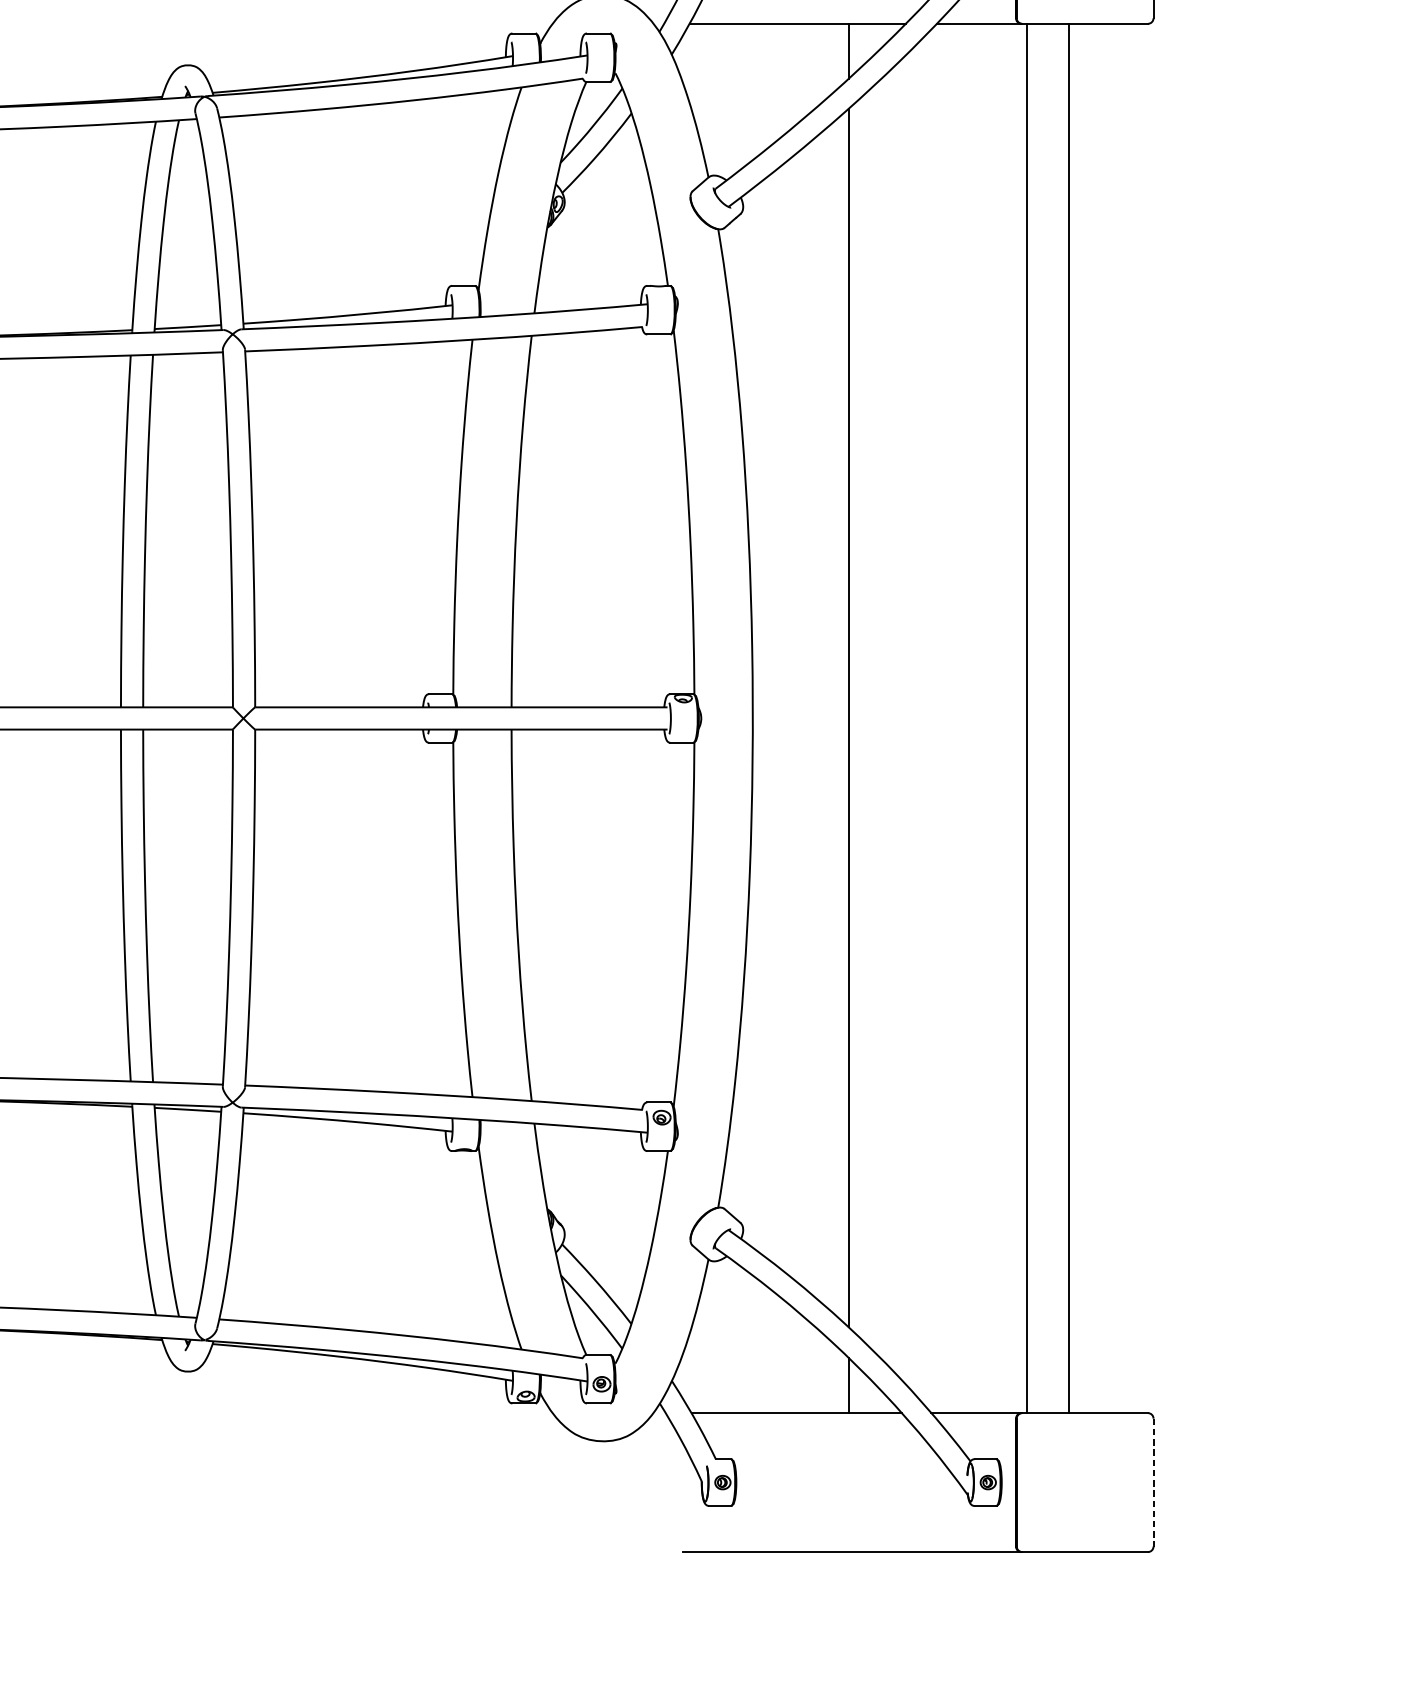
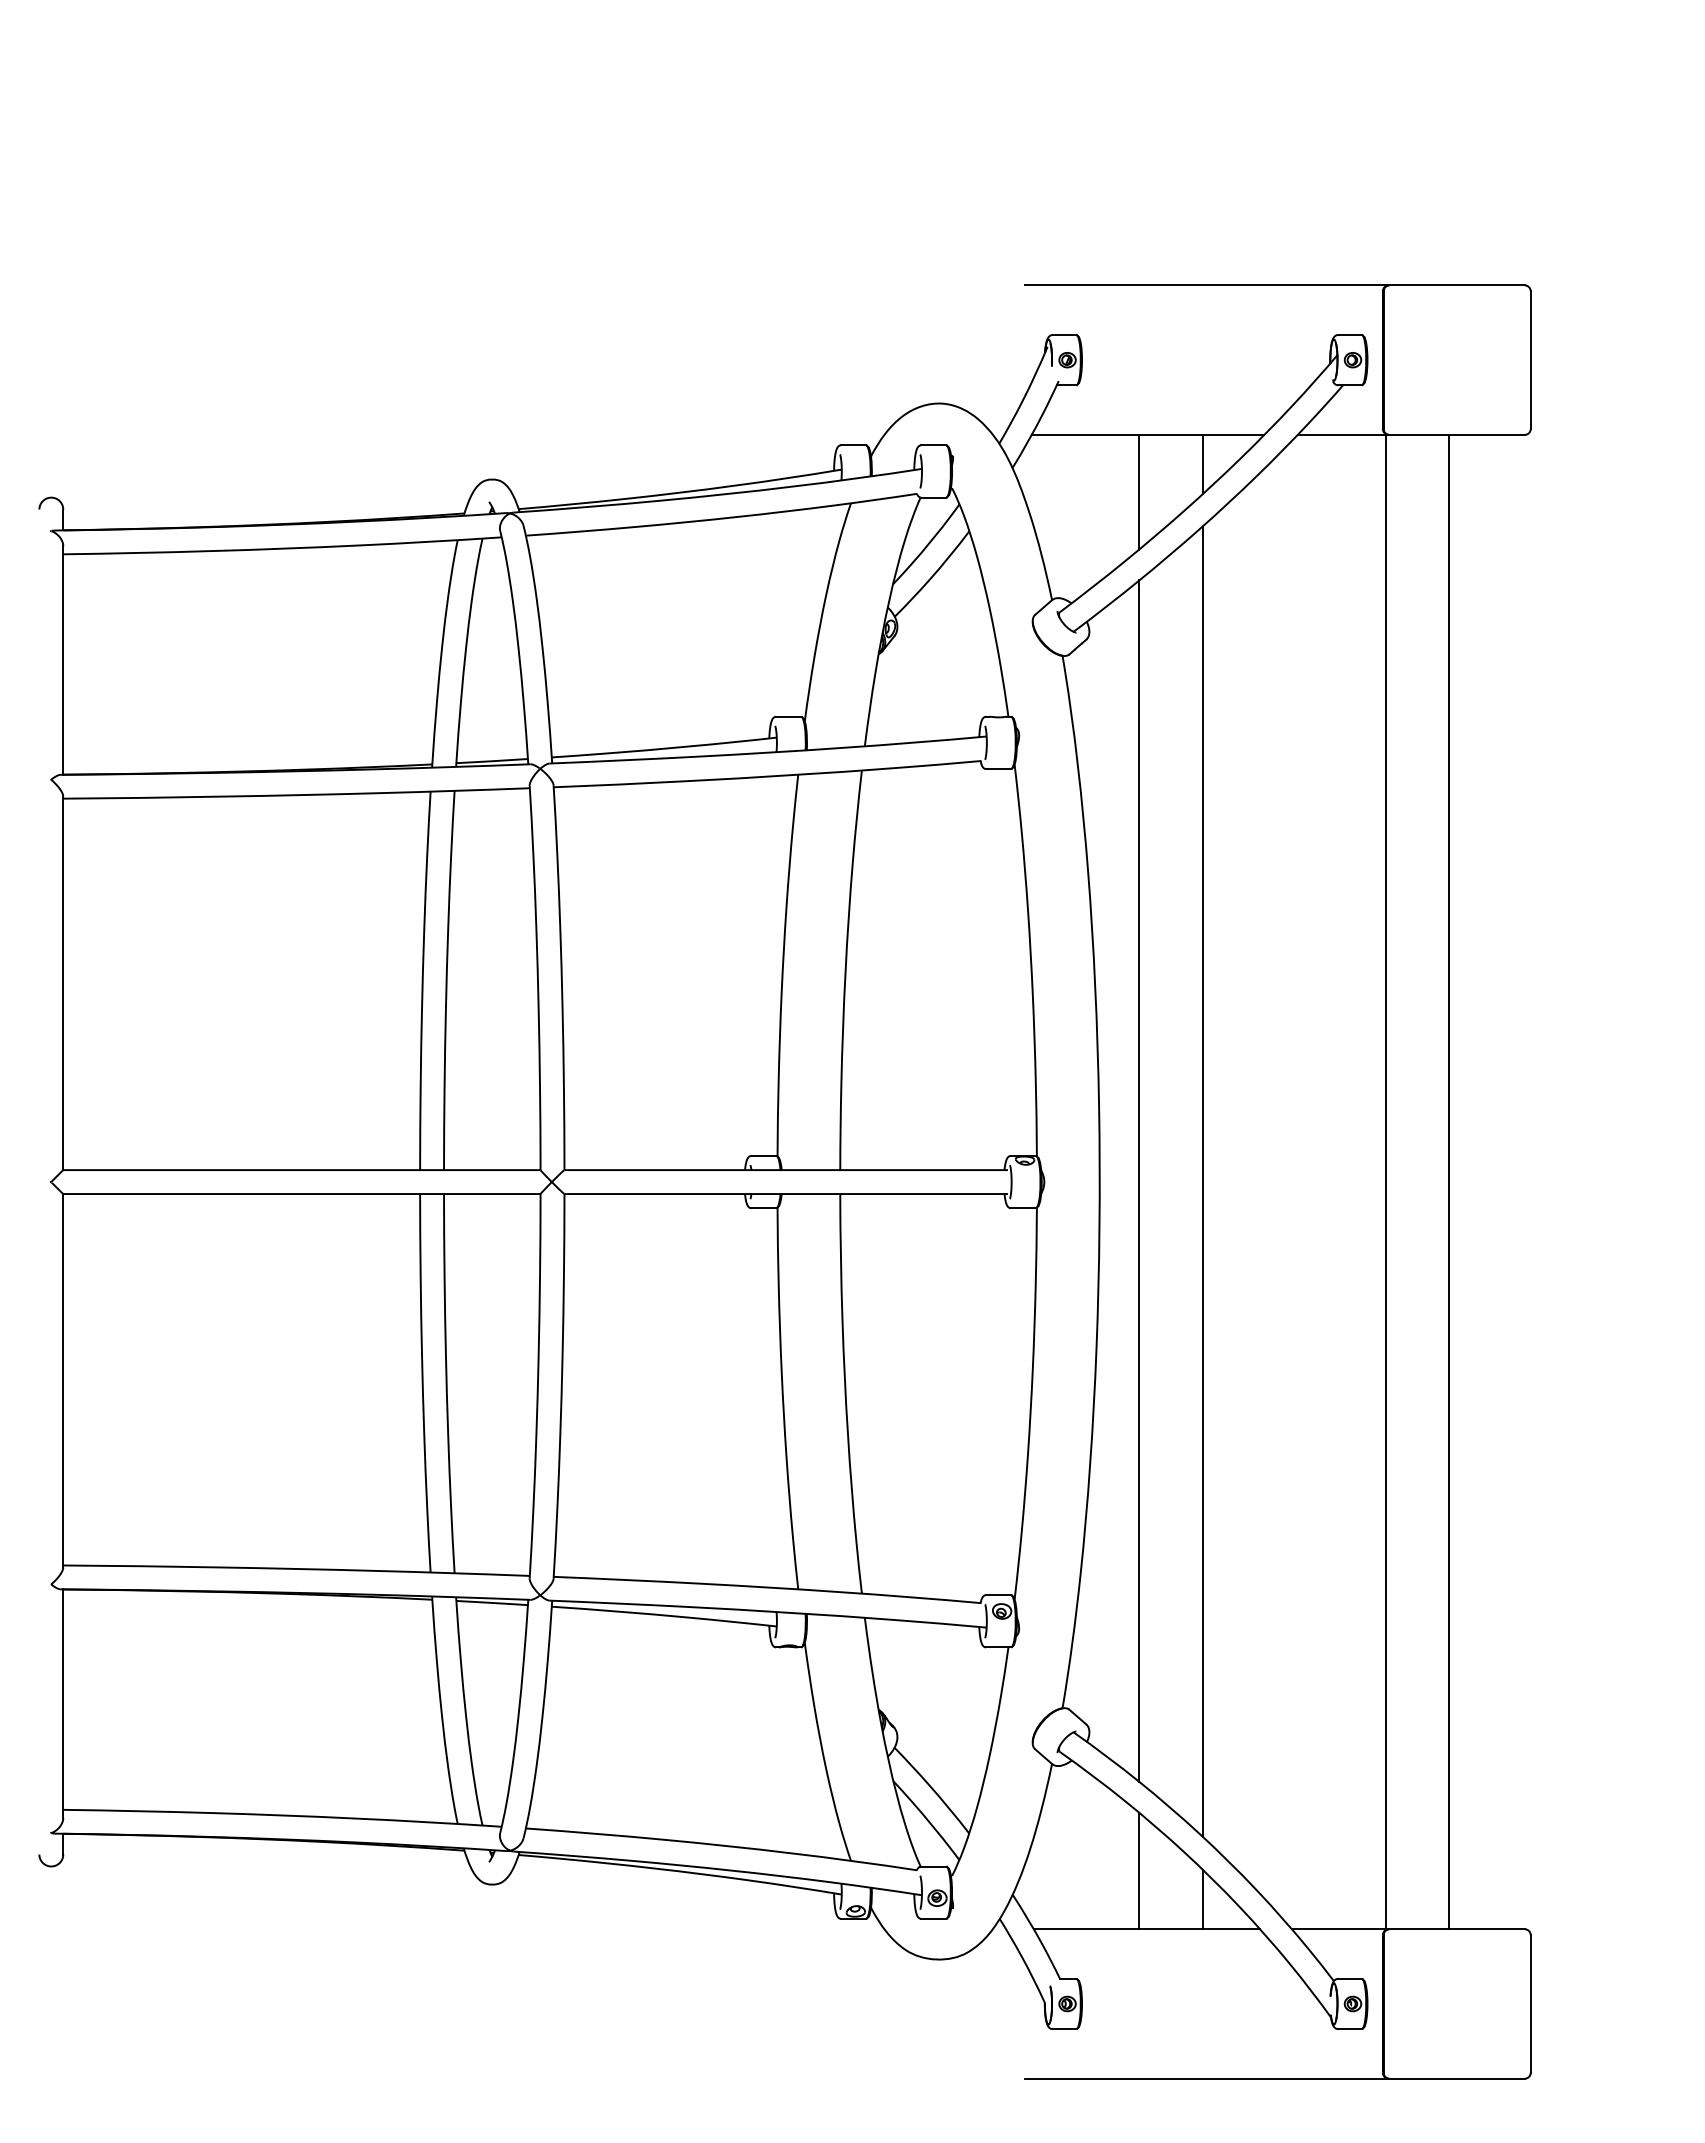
line: (789, 76) -> (1139, 491), added
line: (789, 717) -> (1139, 1180), added
line: (1026, 717) -> (1449, 1181), moved
line: (1068, 717) -> (1385, 1181), moved
line: (789, 1358) -> (1139, 1870), added
line: (1153, 1482) -> (1530, 2003), dashed -> solid

